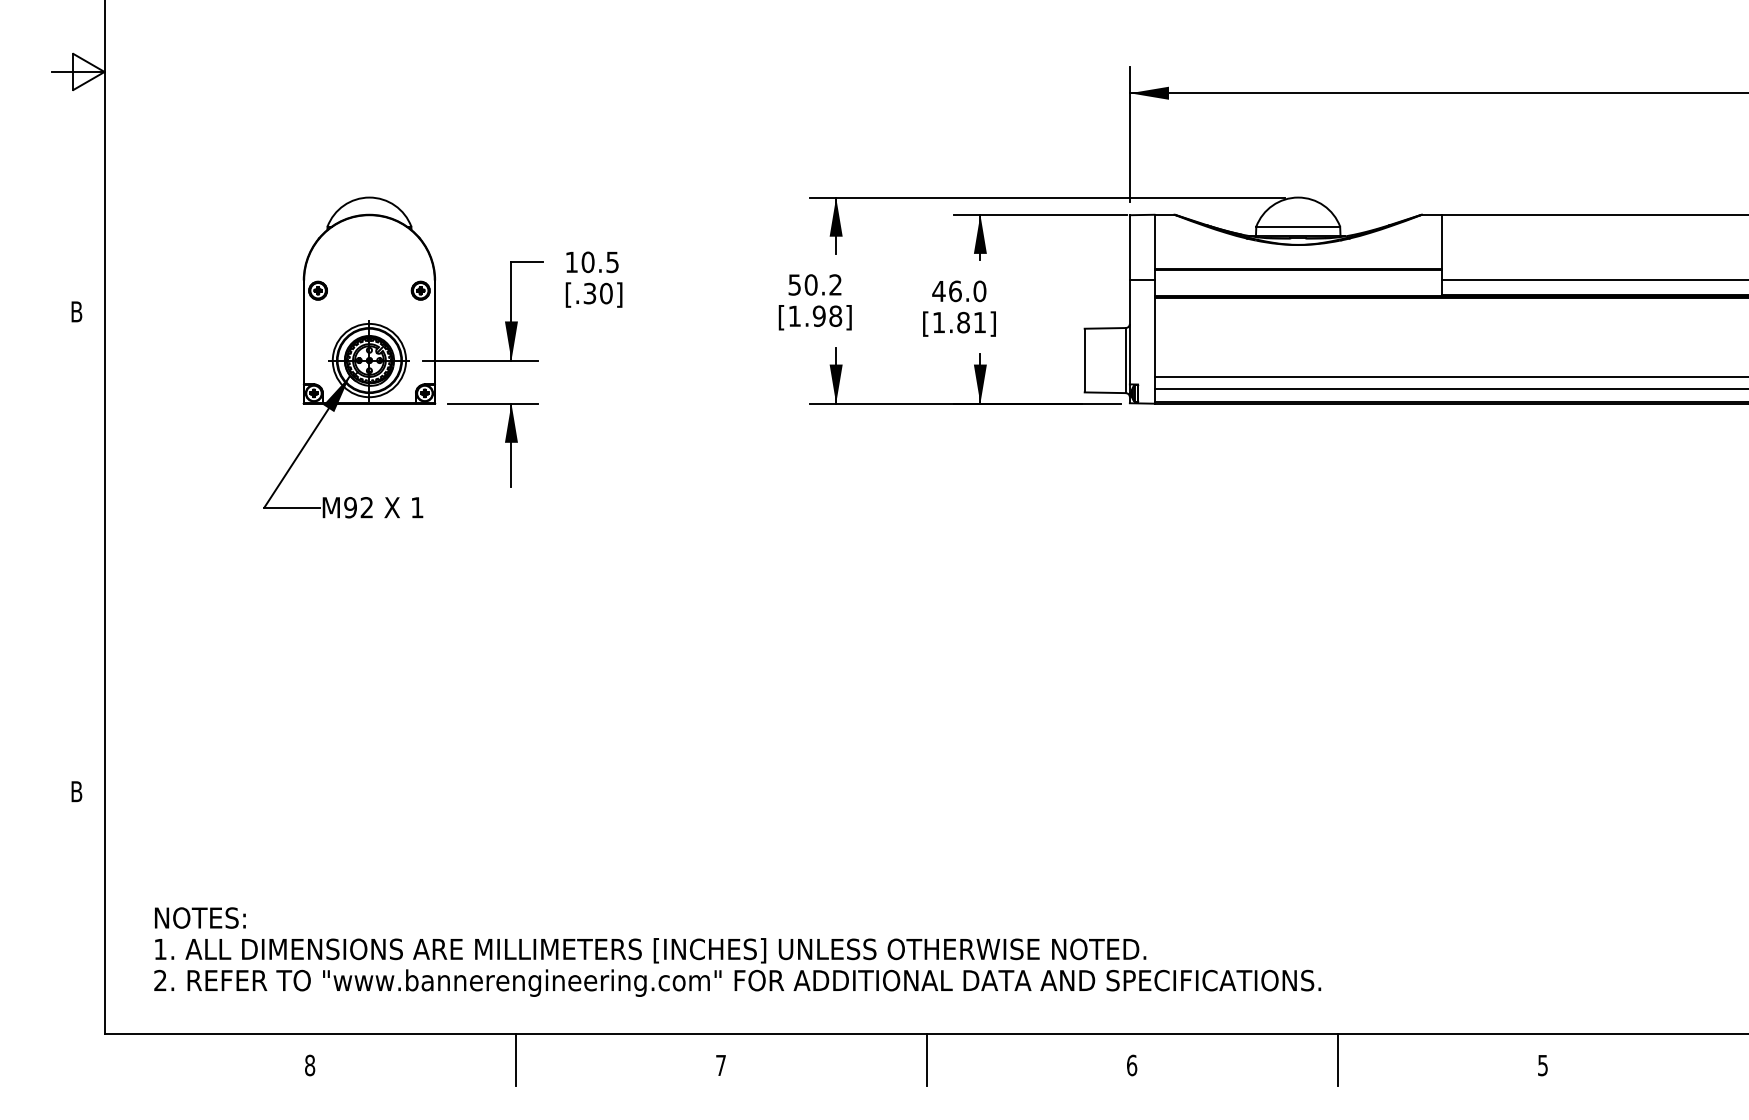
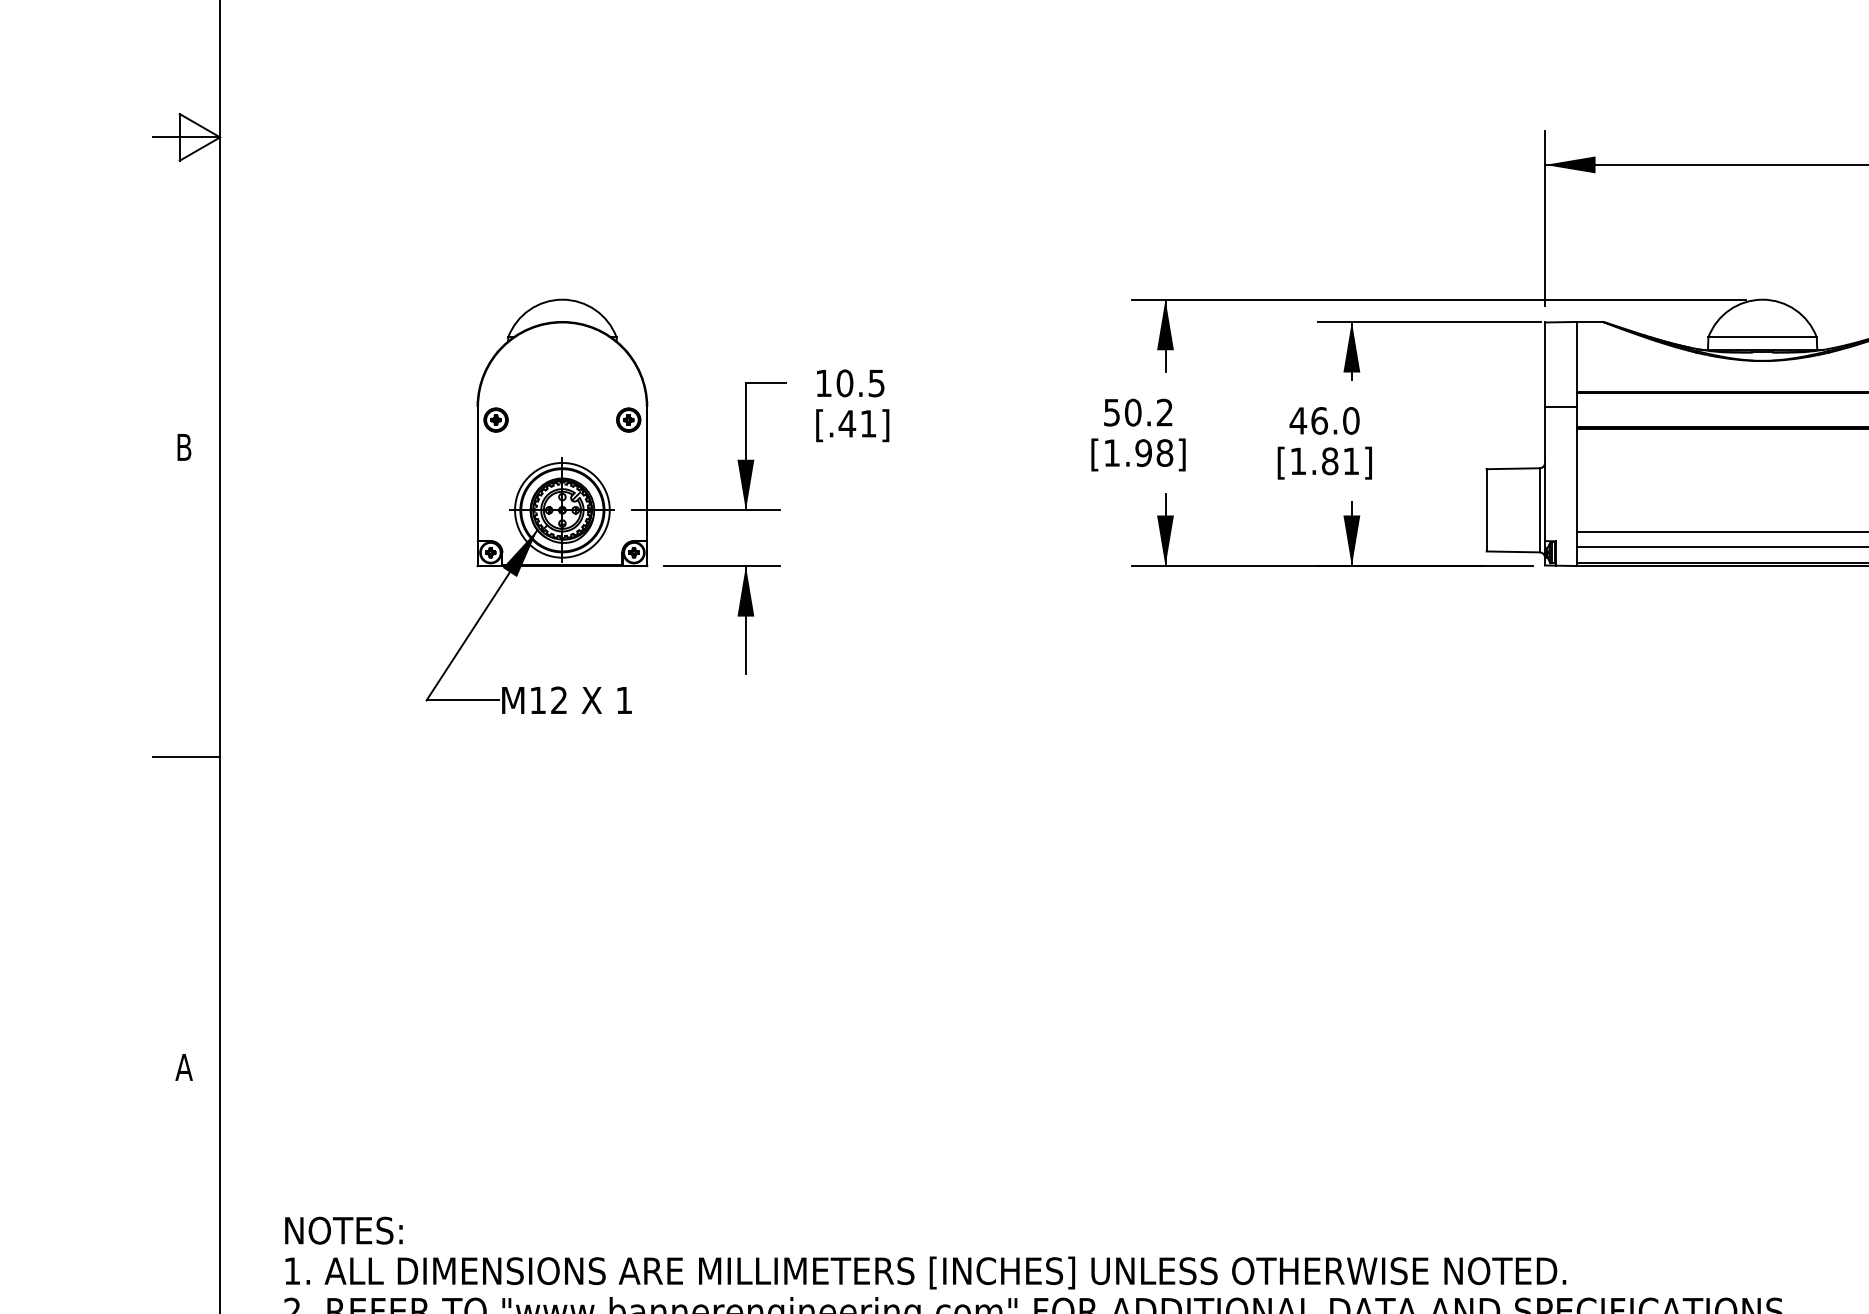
text: (597, 293) -> (857, 423), [.30] -> [.41]
text: (350, 507) -> (537, 700), M92 -> M12
line: (78, 551) -> (186, 757), added
text: (76, 791) -> (183, 1067), B -> A

